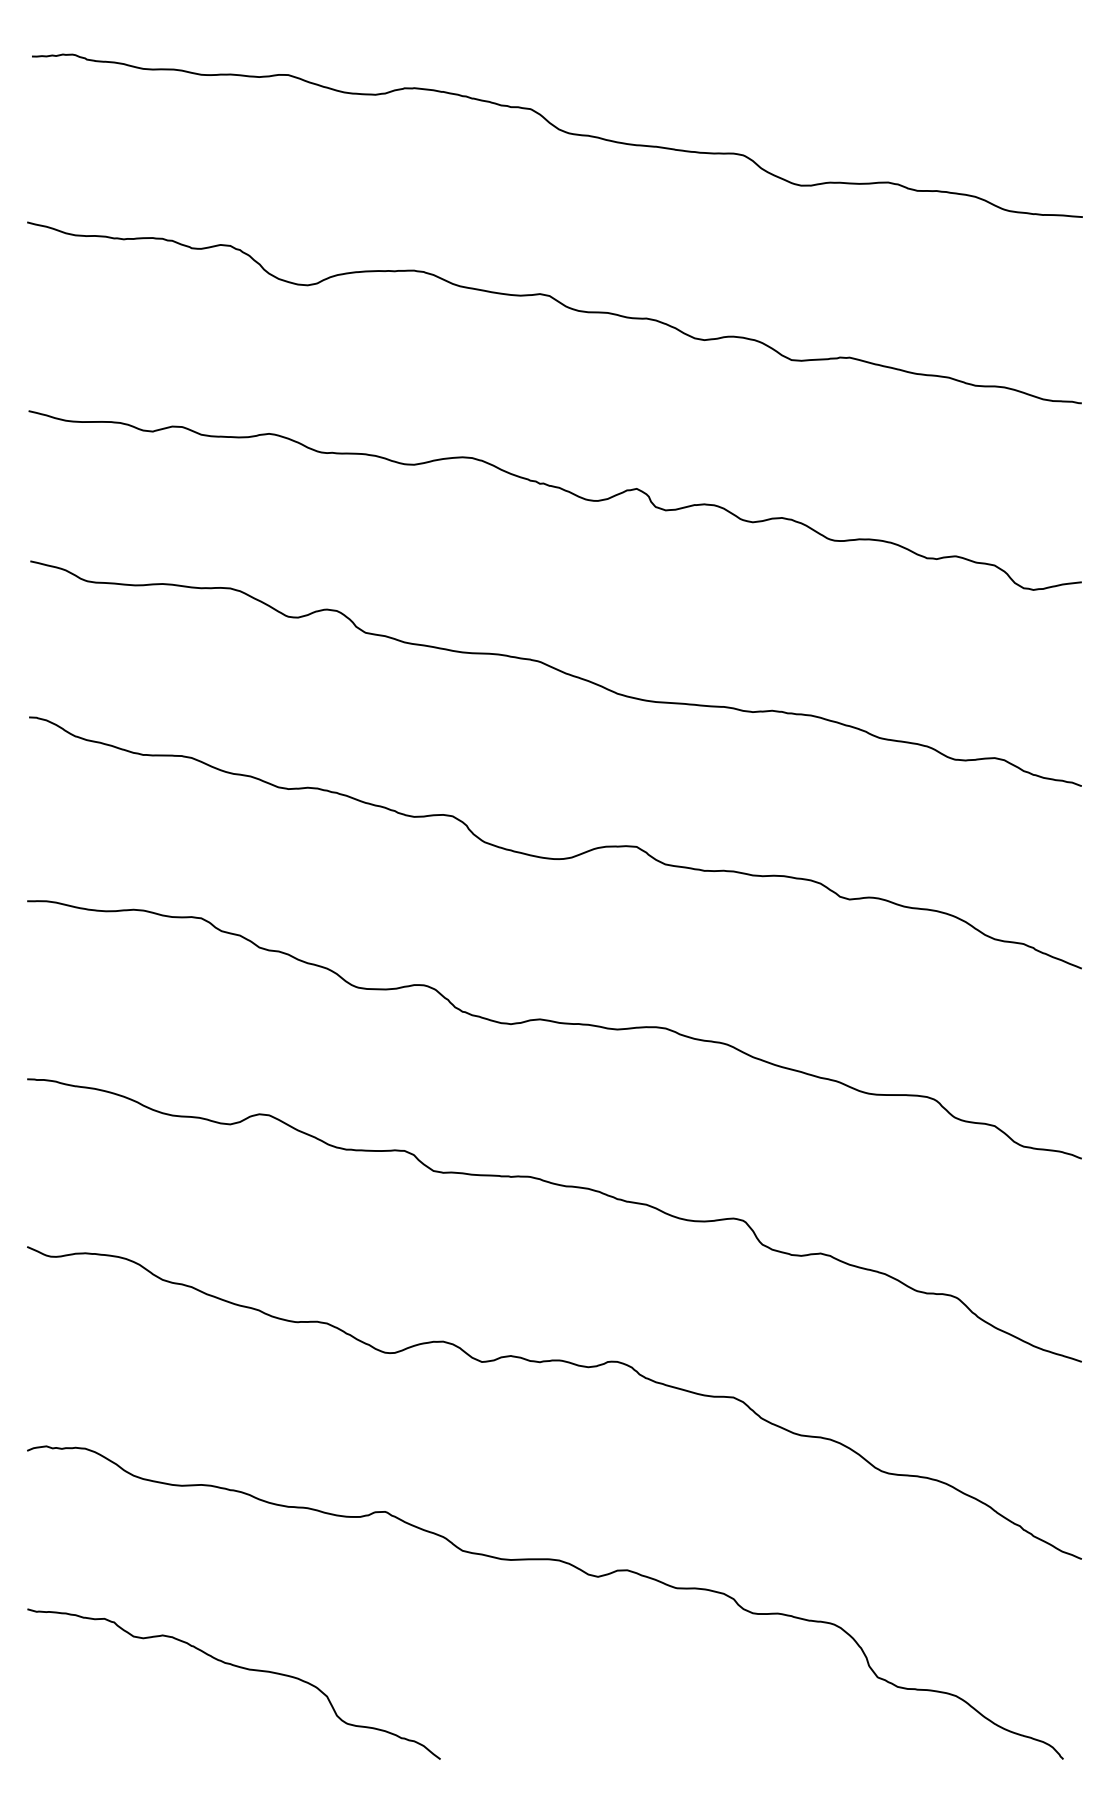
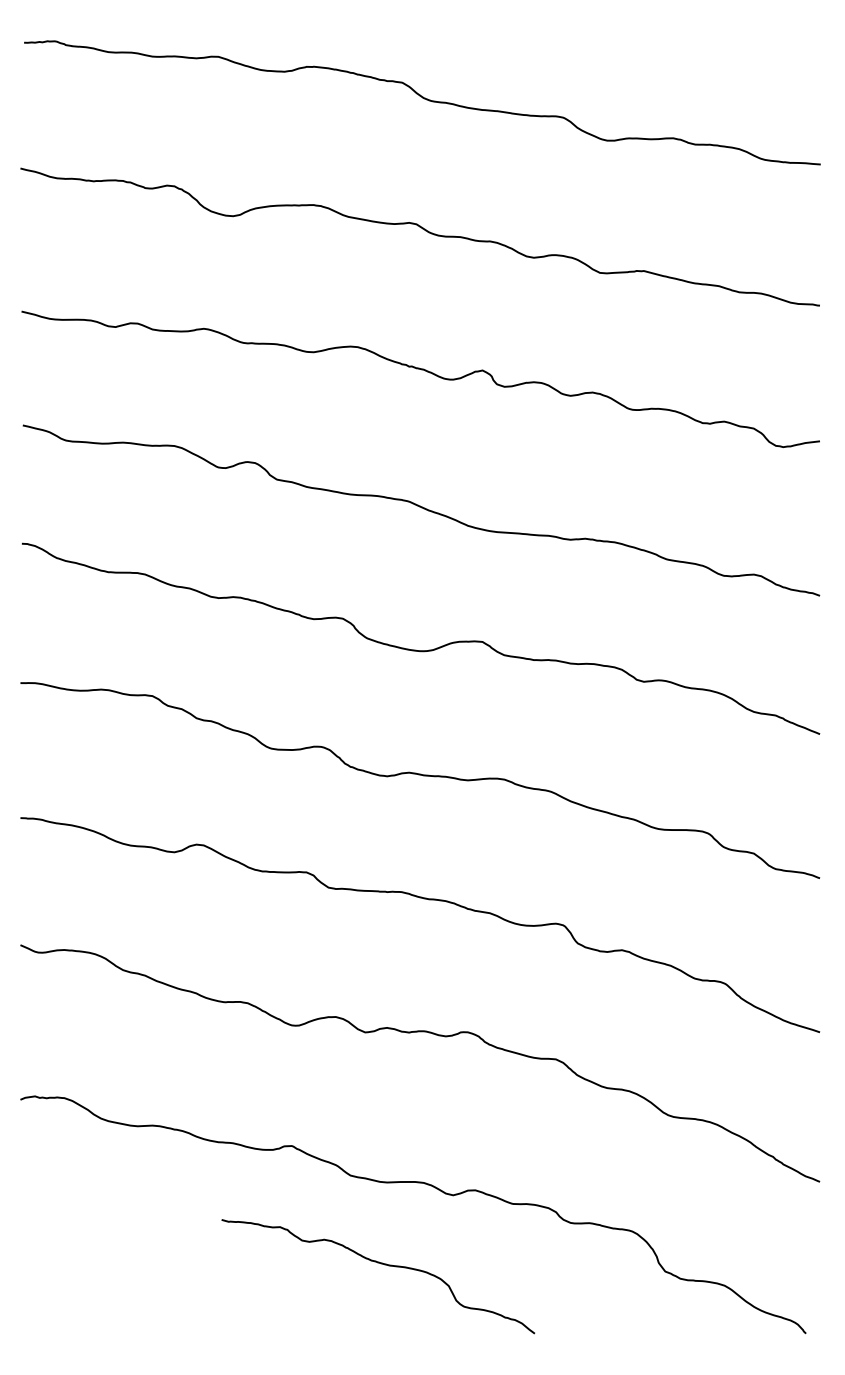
curve: (238, 1668) -> (381, 1264), moved

